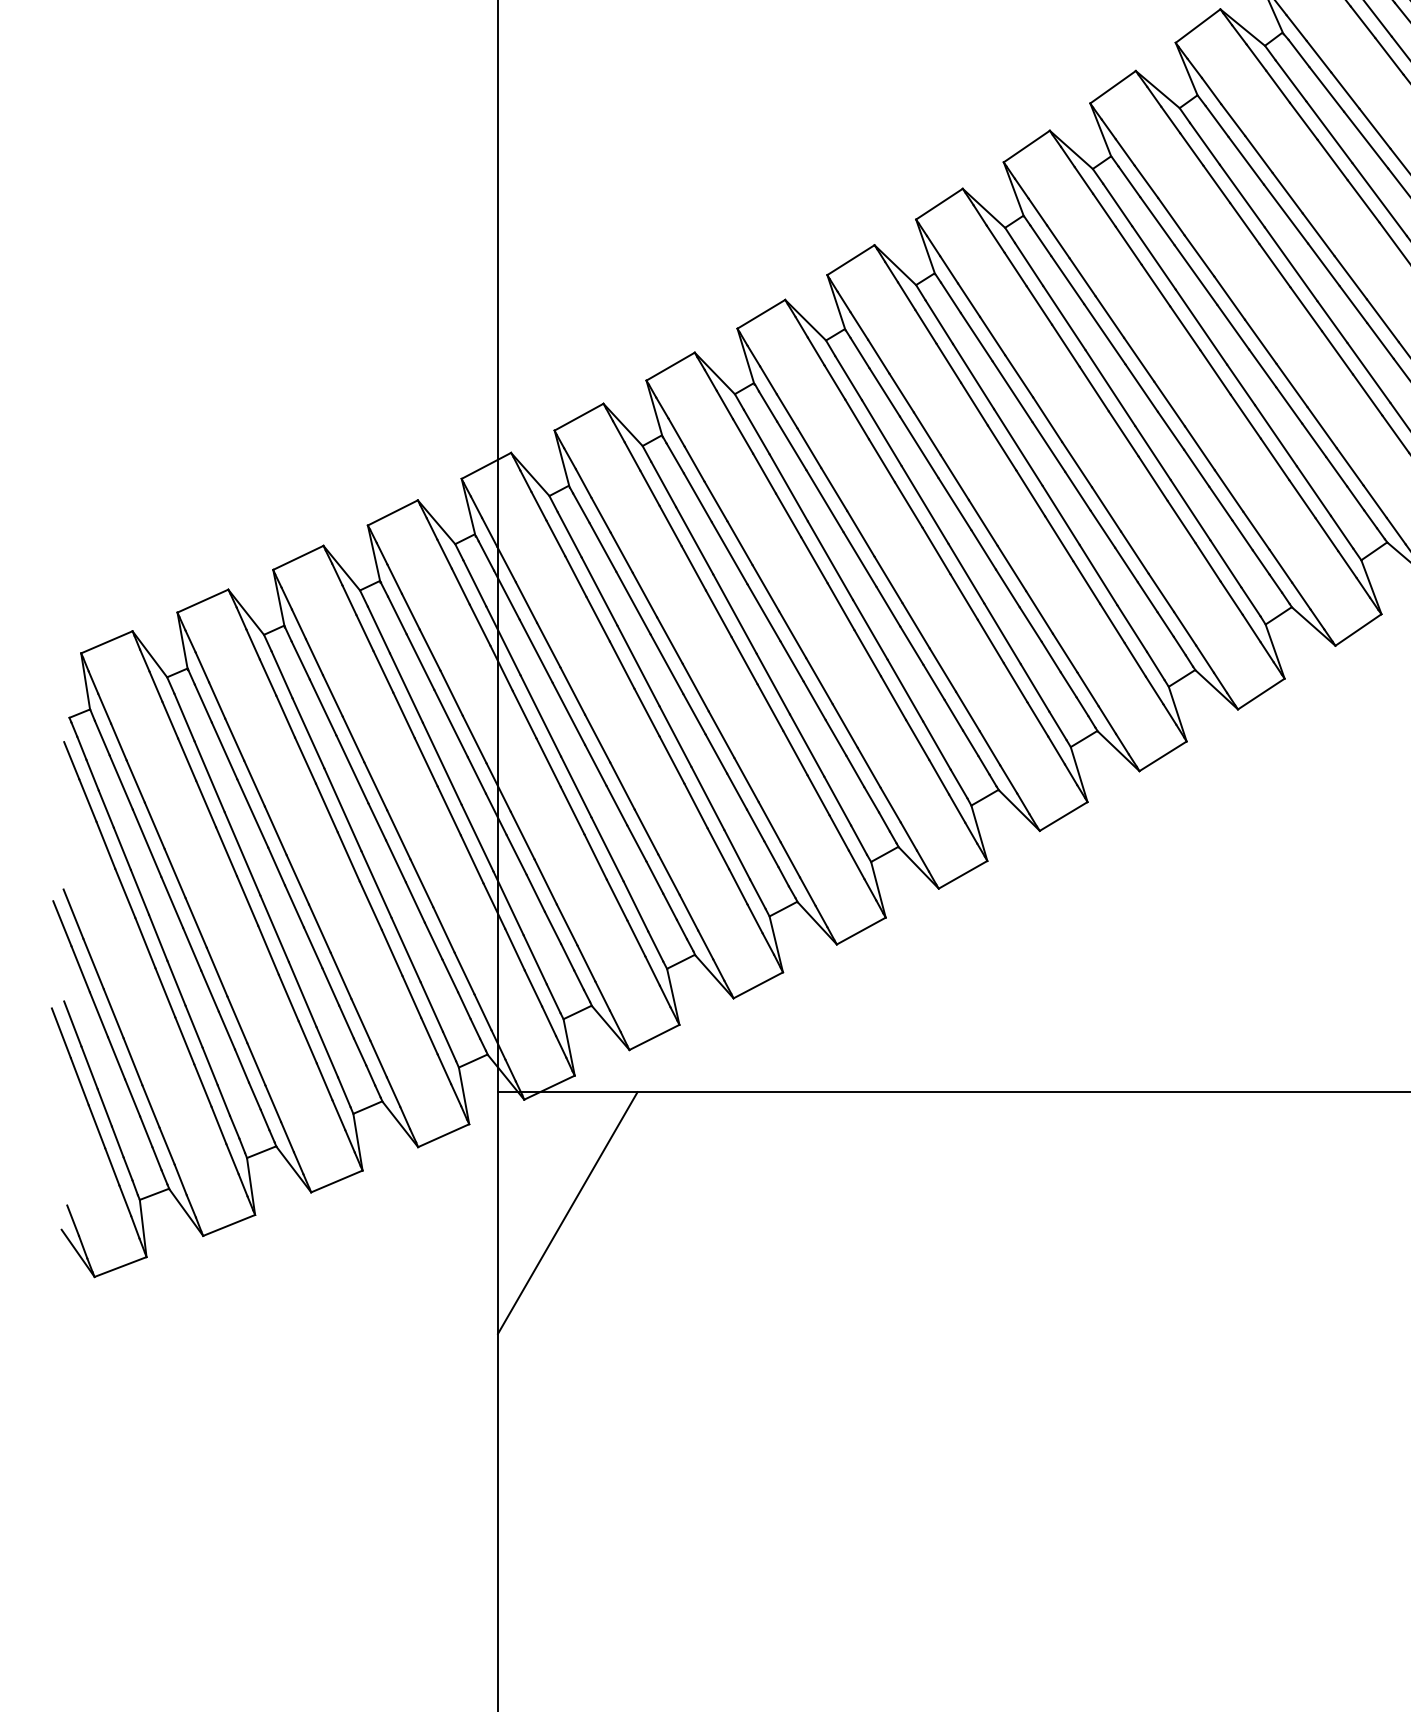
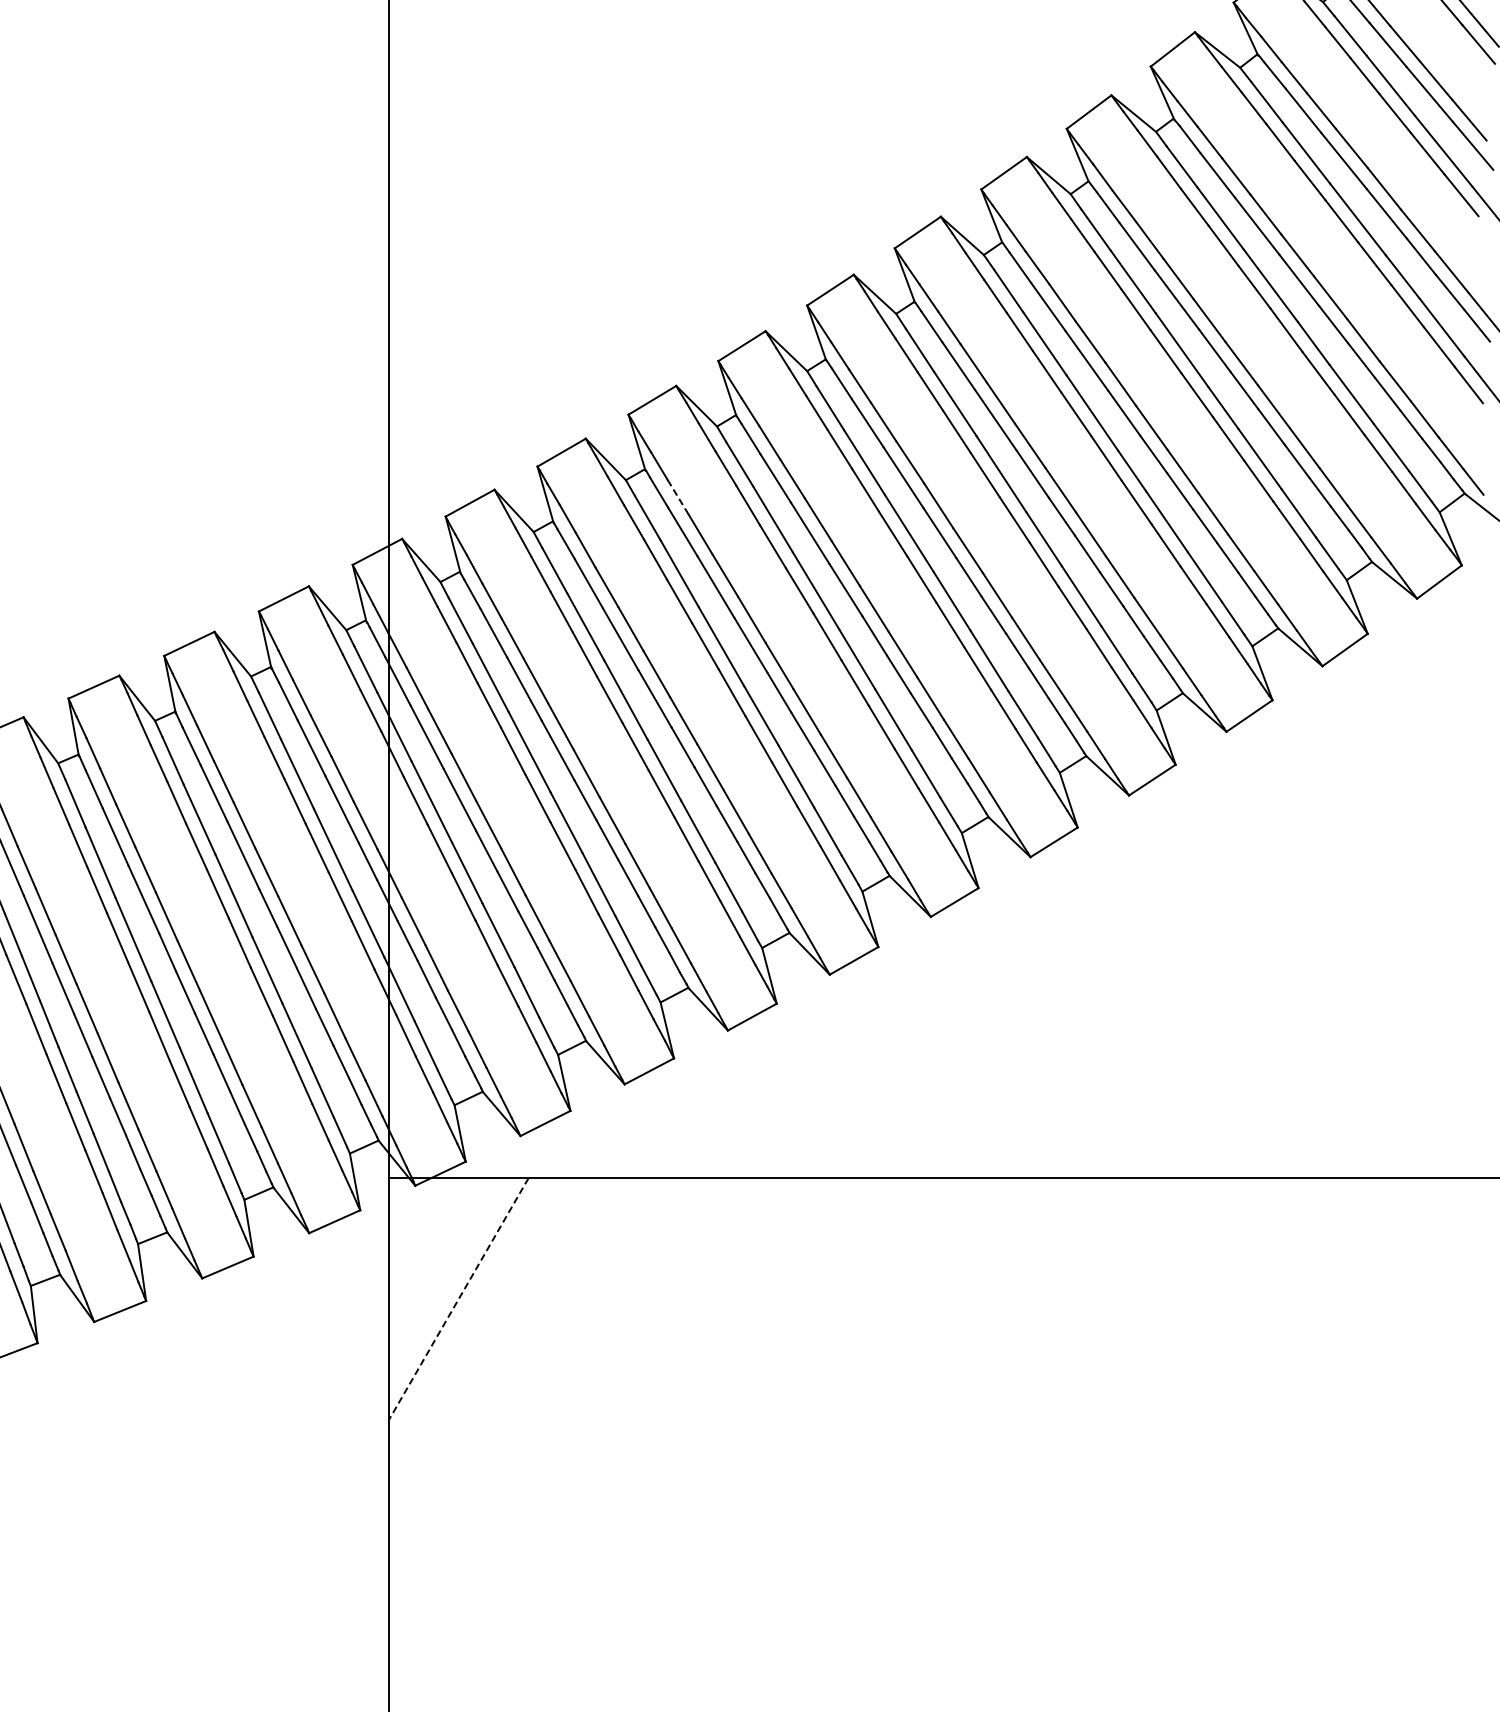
line: (787, 411) -> (678, 497), solid -> dashed
line: (567, 1213) -> (458, 1299), solid -> dashed

